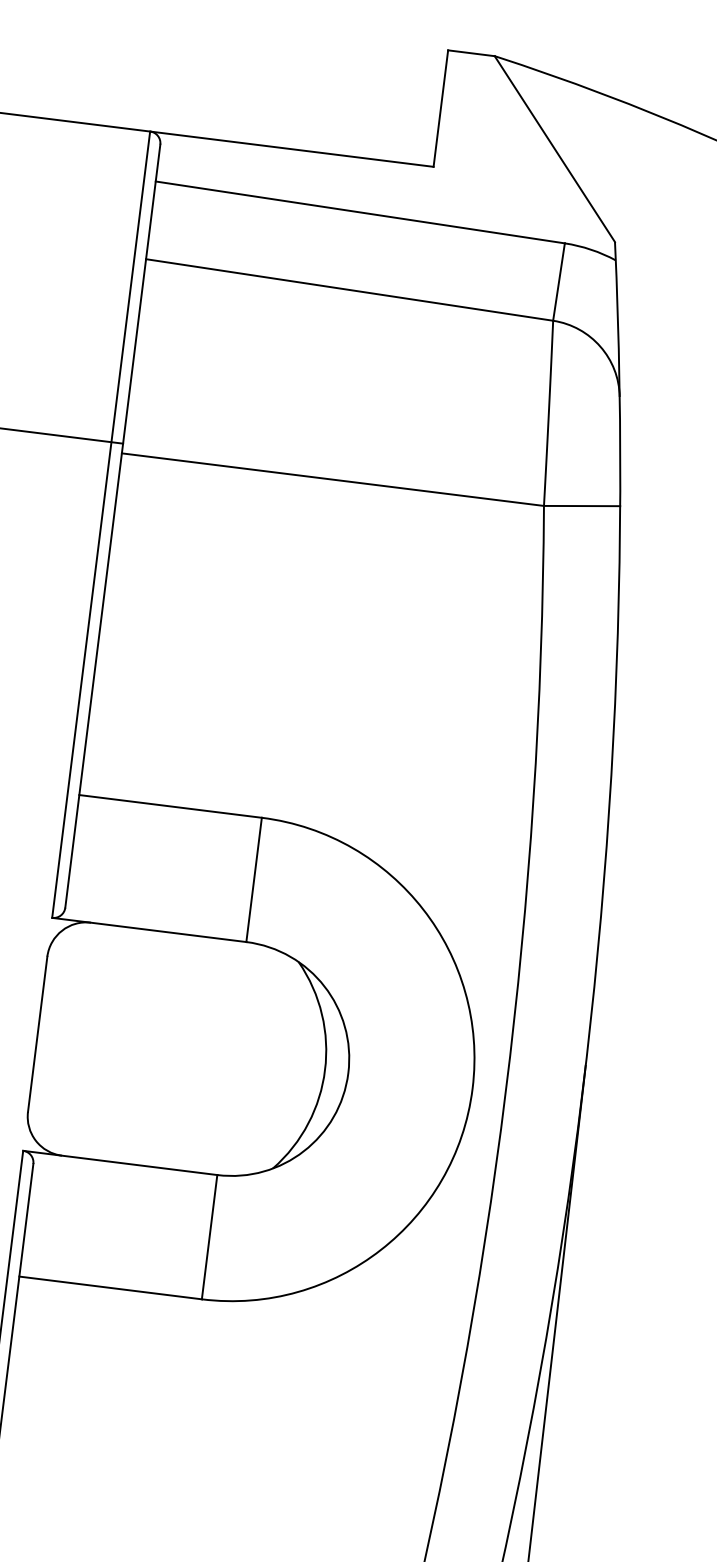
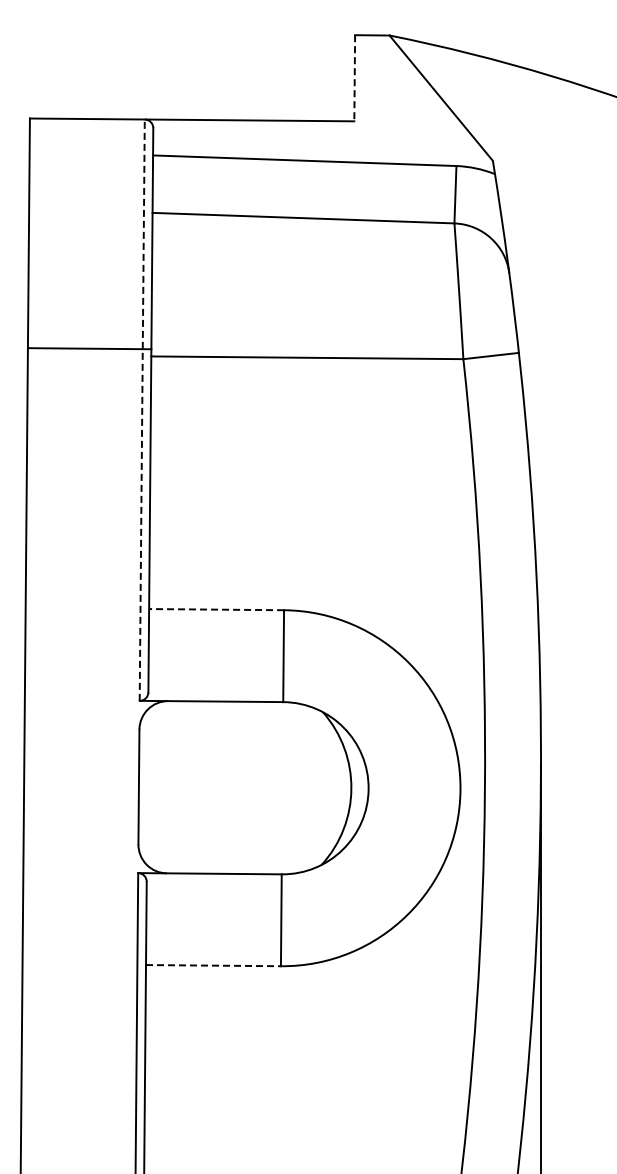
line: (440, 108) -> (354, 78), solid -> dashed
line: (101, 525) -> (142, 410), solid -> dashed
line: (170, 806) -> (216, 609), solid -> dashed
line: (110, 1287) -> (213, 965), solid -> dashed

